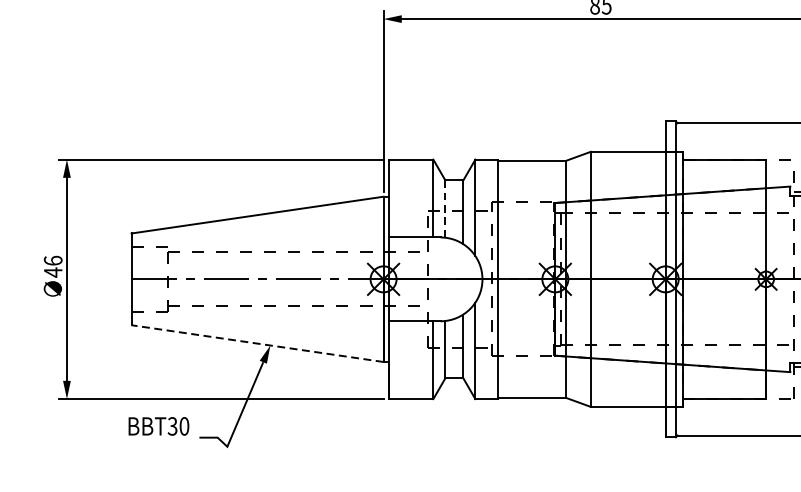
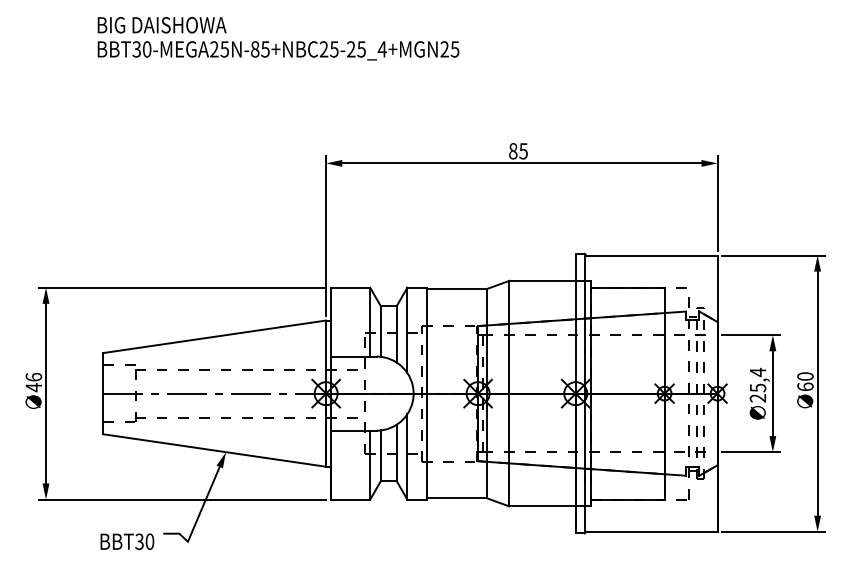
line: (445, 209) -> (380, 331), dashed -> solid
line: (257, 343) -> (214, 450), dashed -> solid
text: (159, 426) -> (127, 541), moved

